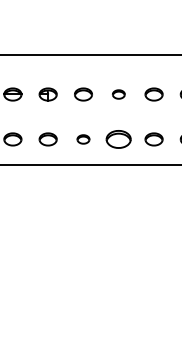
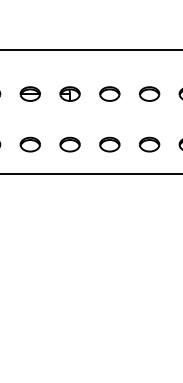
part: (118, 94) -> (149, 94), size x1.43
part: (83, 139) -> (109, 144), size x1.43
part: (118, 139) -> (149, 144), size x0.71

